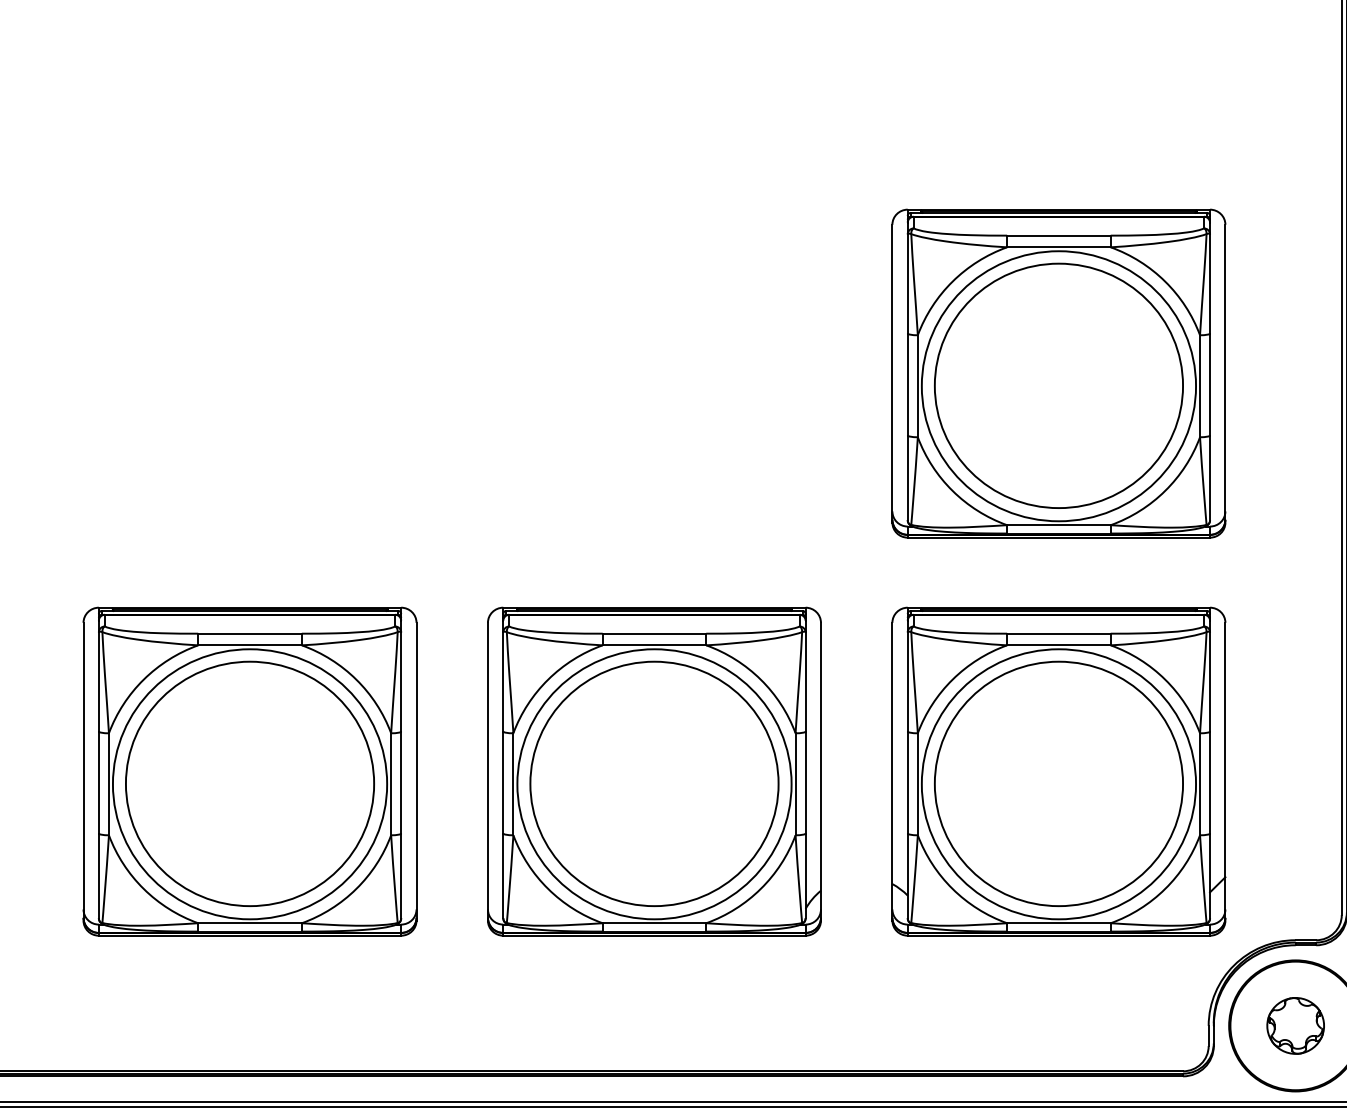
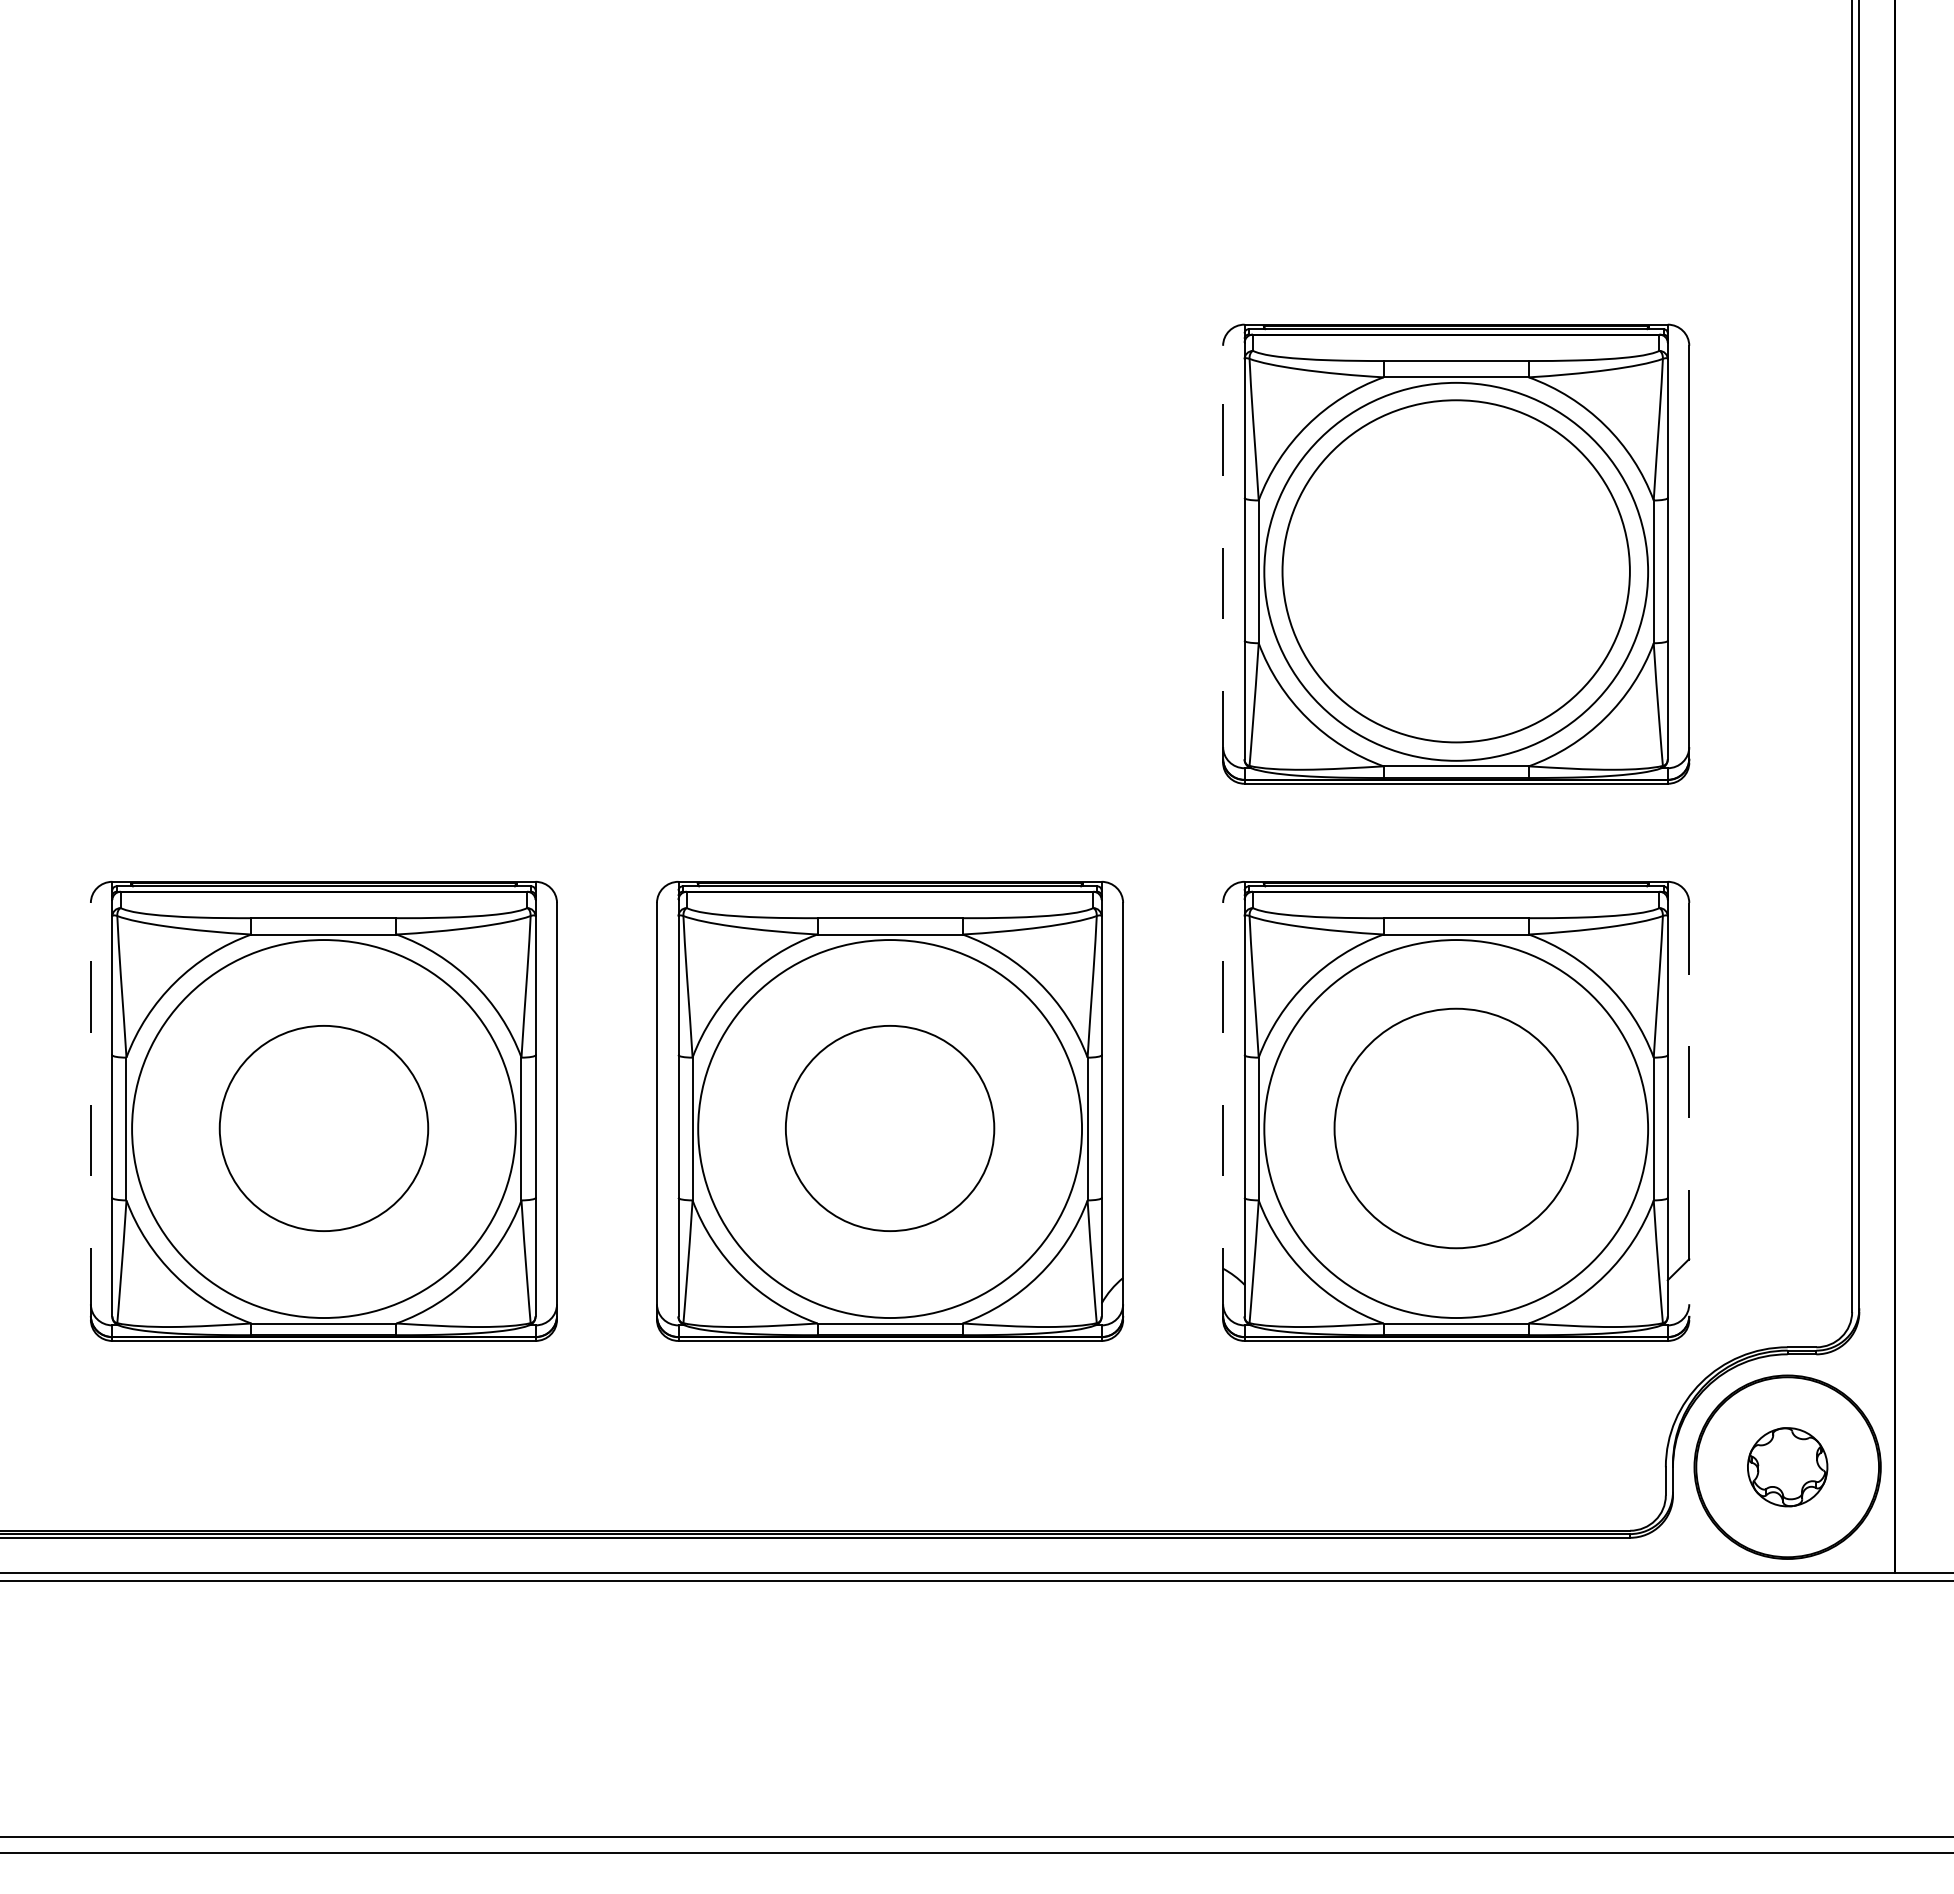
line: (892, 373) -> (1223, 553), solid -> dashed
line: (83, 771) -> (90, 1110), solid -> dashed
line: (892, 771) -> (1223, 1110), solid -> dashed
line: (1225, 771) -> (1689, 1111), solid -> dashed
part: (249, 783) -> (323, 1128), size x0.6
part: (654, 783) -> (889, 1128), size x0.6
part: (1058, 783) -> (1455, 1128), size x0.7

